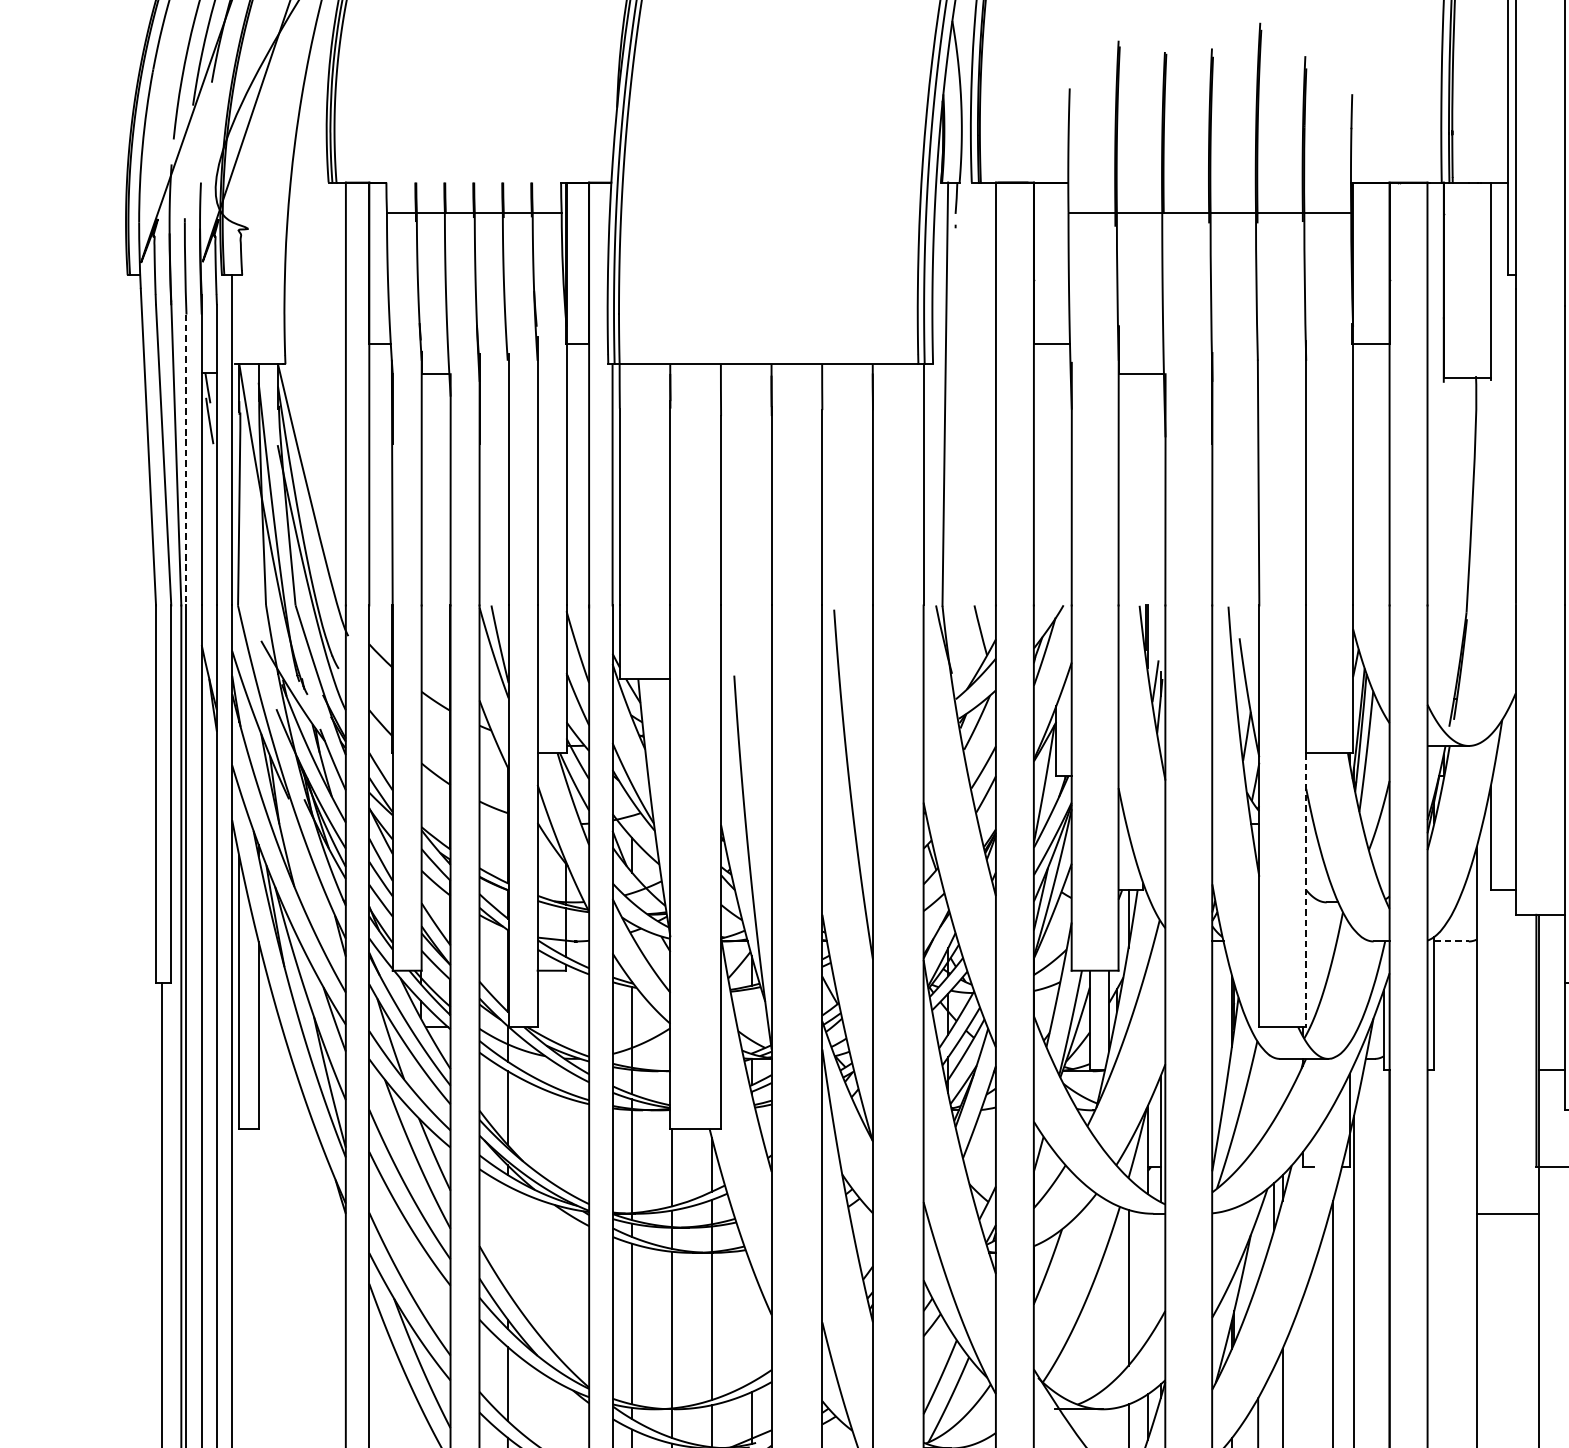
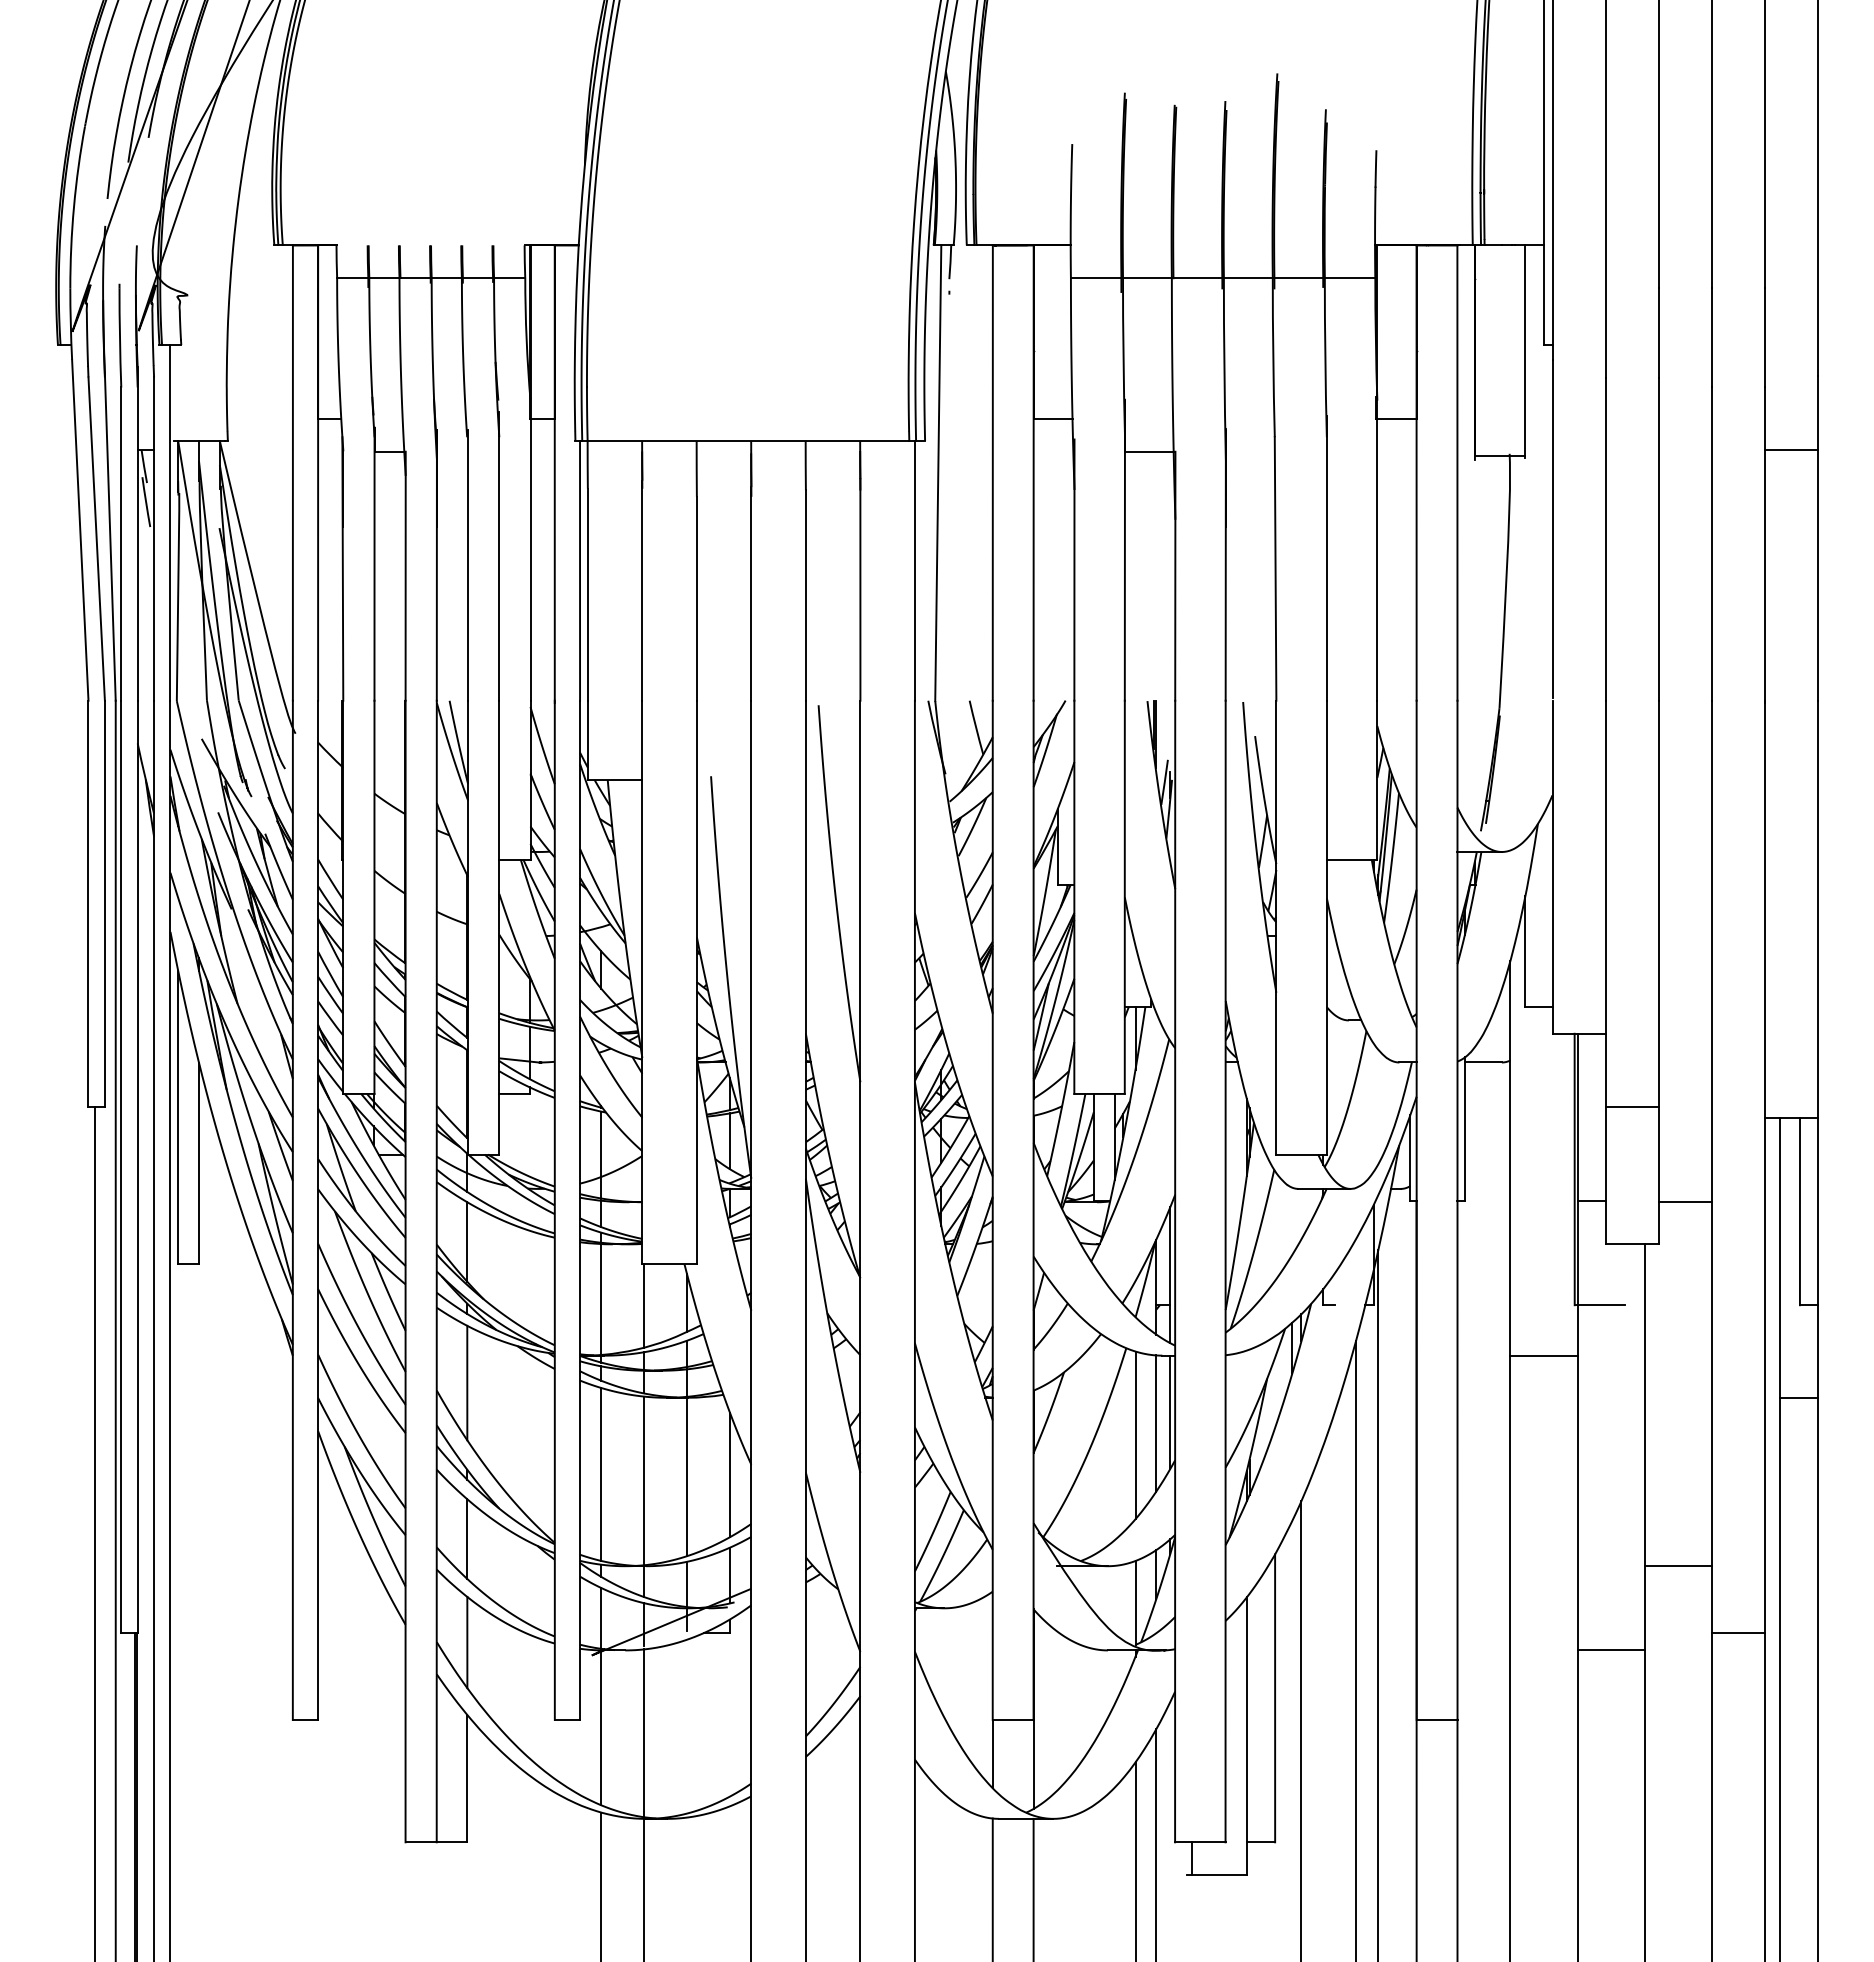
line: (186, 460) -> (121, 544), dashed -> solid
line: (1305, 890) -> (1326, 1007), dashed -> solid
line: (1451, 941) -> (1483, 1062), dashed -> solid
line: (751, 1014) -> (729, 1141), added
line: (508, 1238) -> (467, 1382), added
line: (1160, 1265) -> (1170, 1411), added
line: (1147, 1276) -> (1156, 1423), added
line: (751, 1324) -> (729, 1474), added

